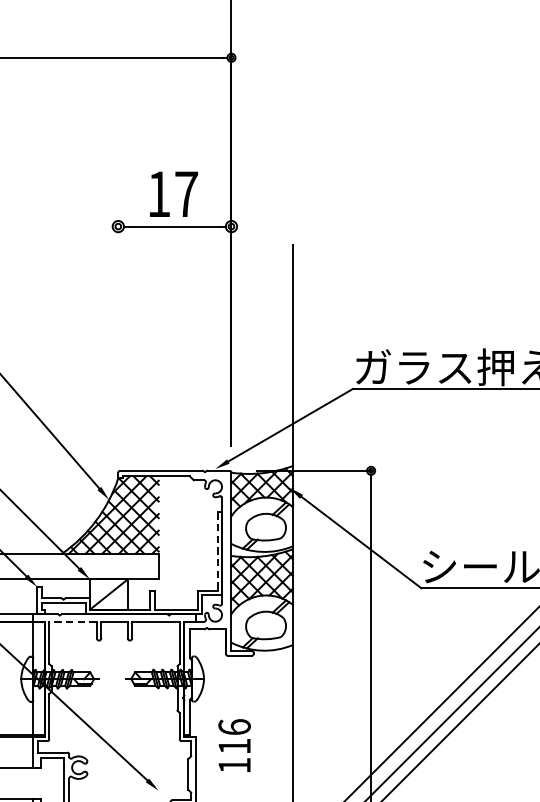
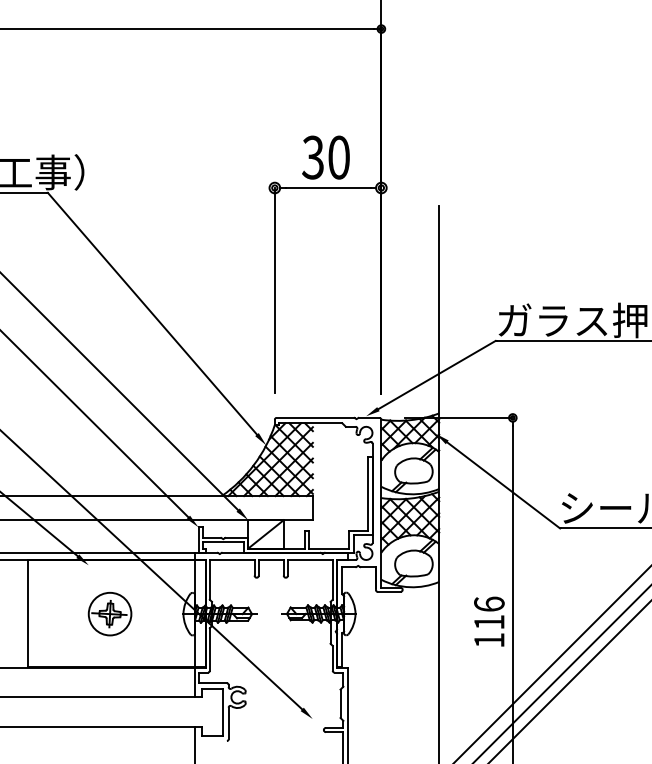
text: (172, 194) -> (325, 157), 17 -> 30
line: (117, 335) -> (274, 290), added
line: (217, 551) -> (368, 493), dashed -> solid
line: (72, 621) -> (231, 559), dashed -> solid
text: (234, 745) -> (489, 621), moved

